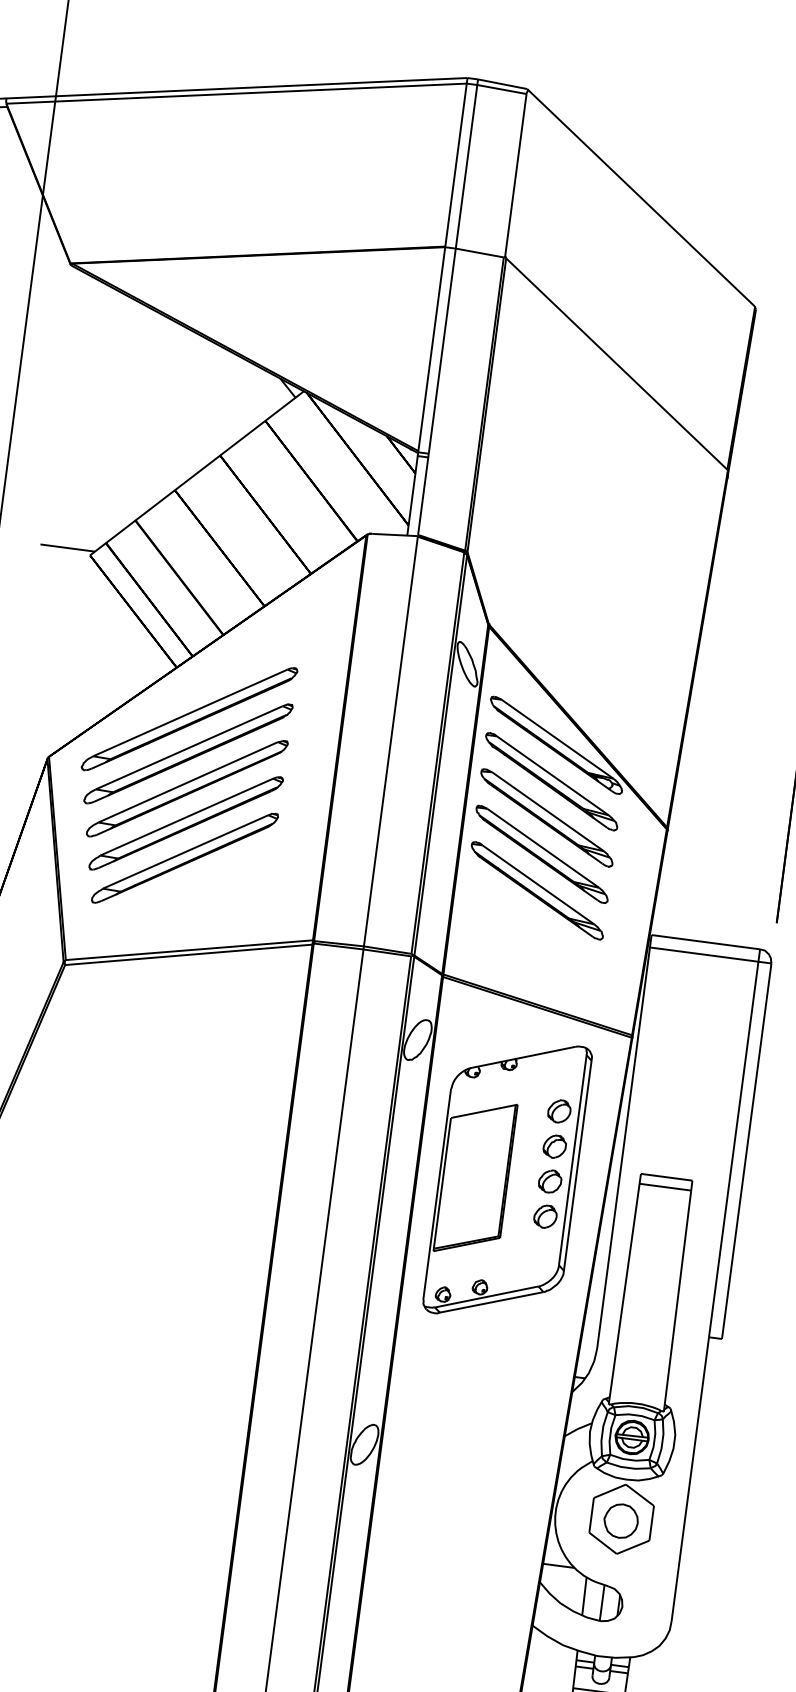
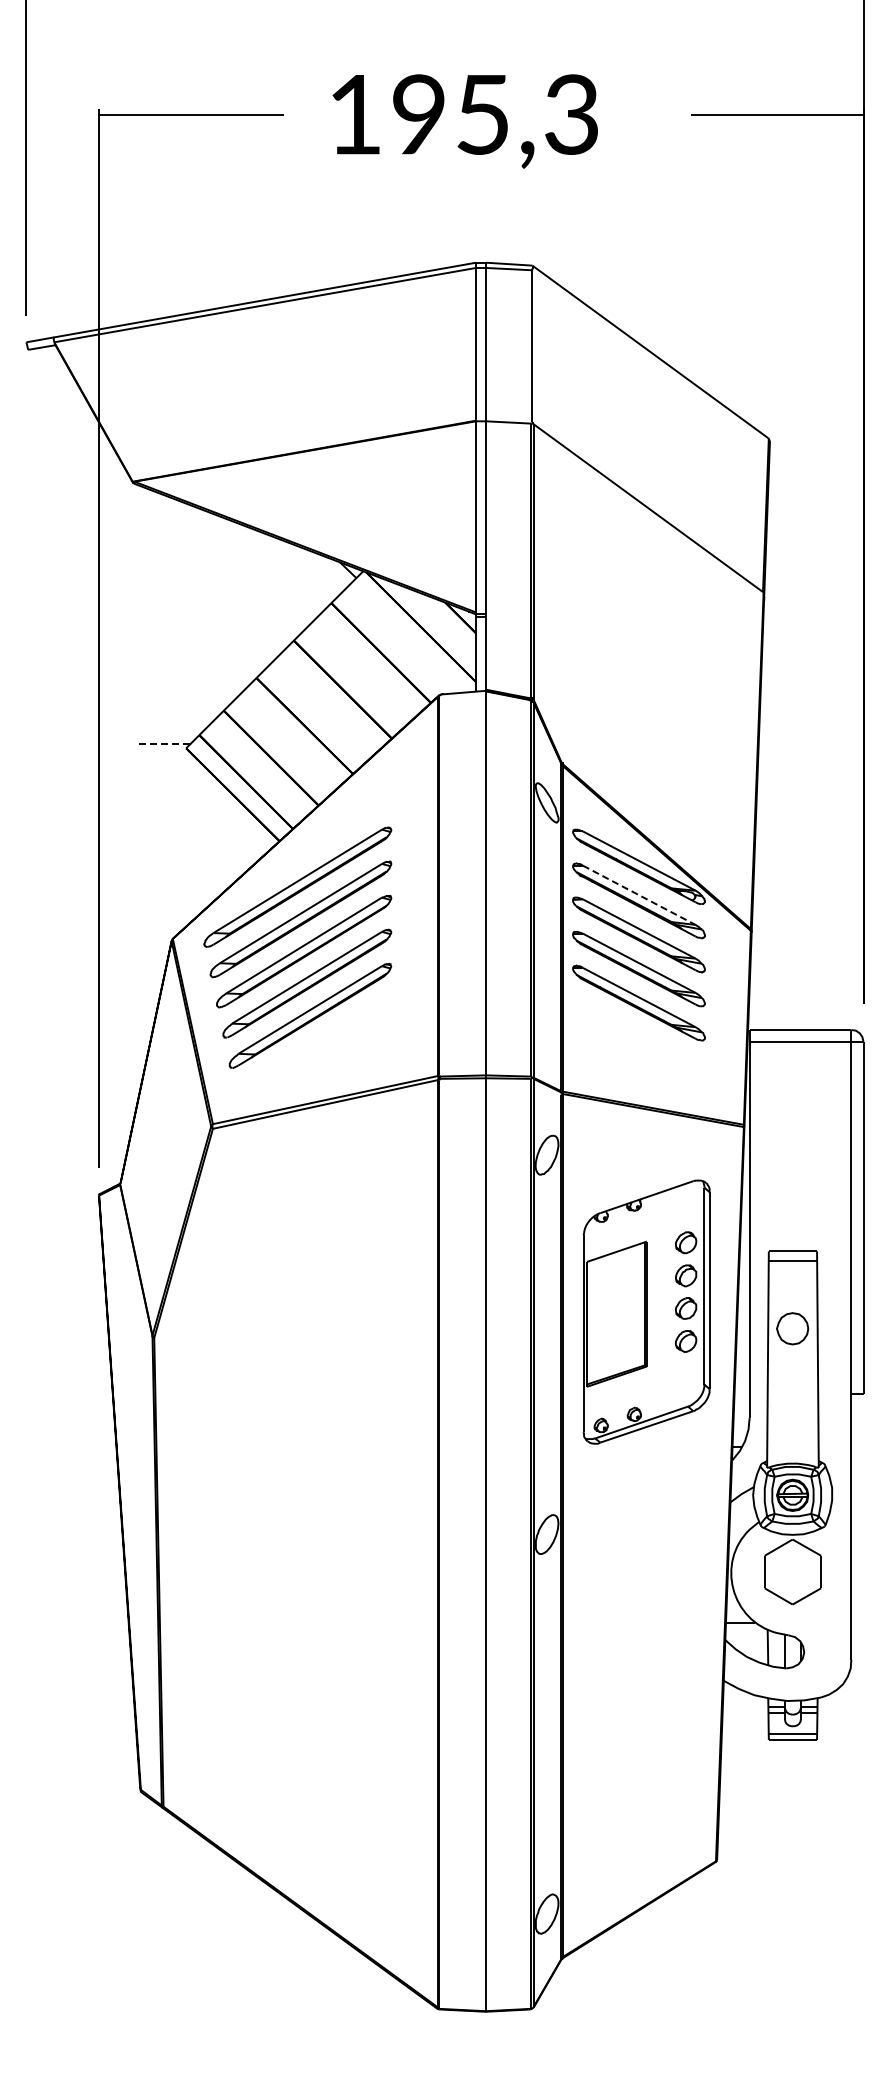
line: (67, 548) -> (164, 744), solid -> dashed
line: (552, 776) -> (639, 895), solid -> dashed
part: (507, 1179) -> (646, 1311), moved
part: (620, 1520) -> (792, 1328), moved

